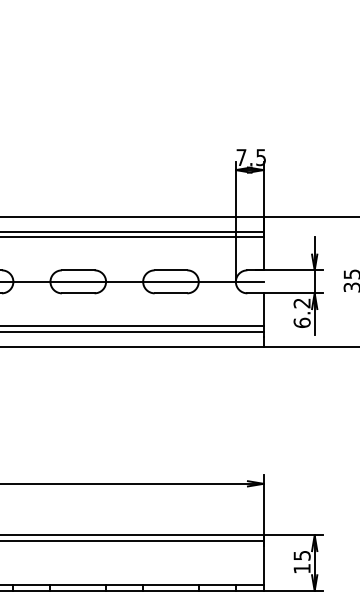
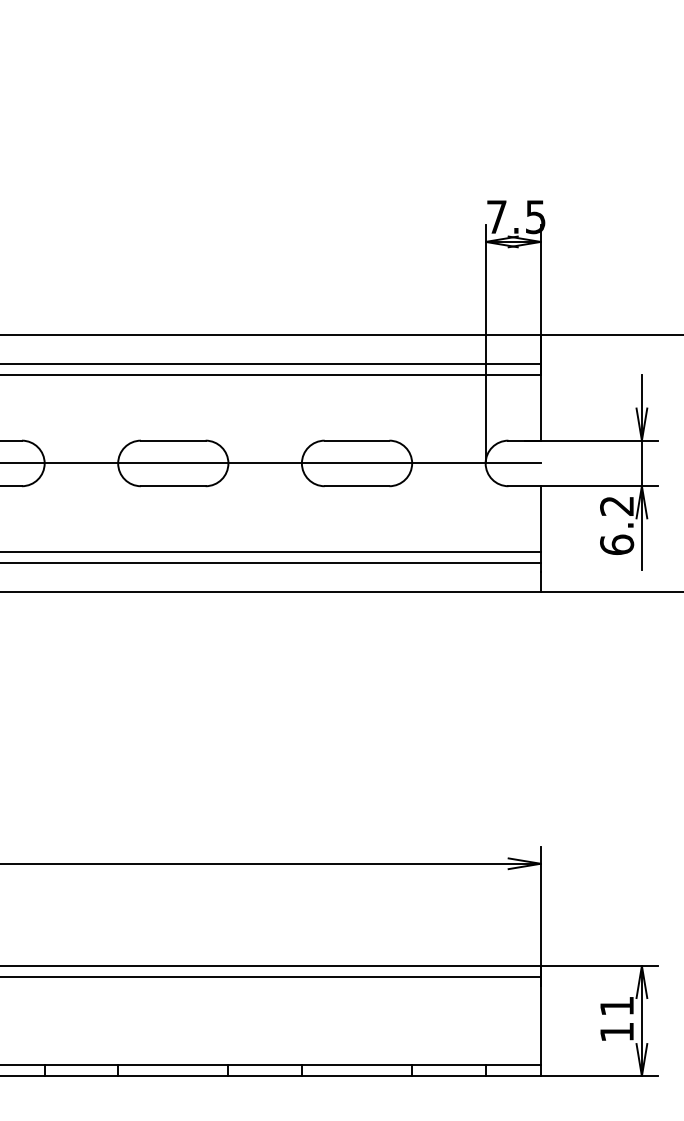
text: (301, 555) -> (615, 1005), 15 -> 11

